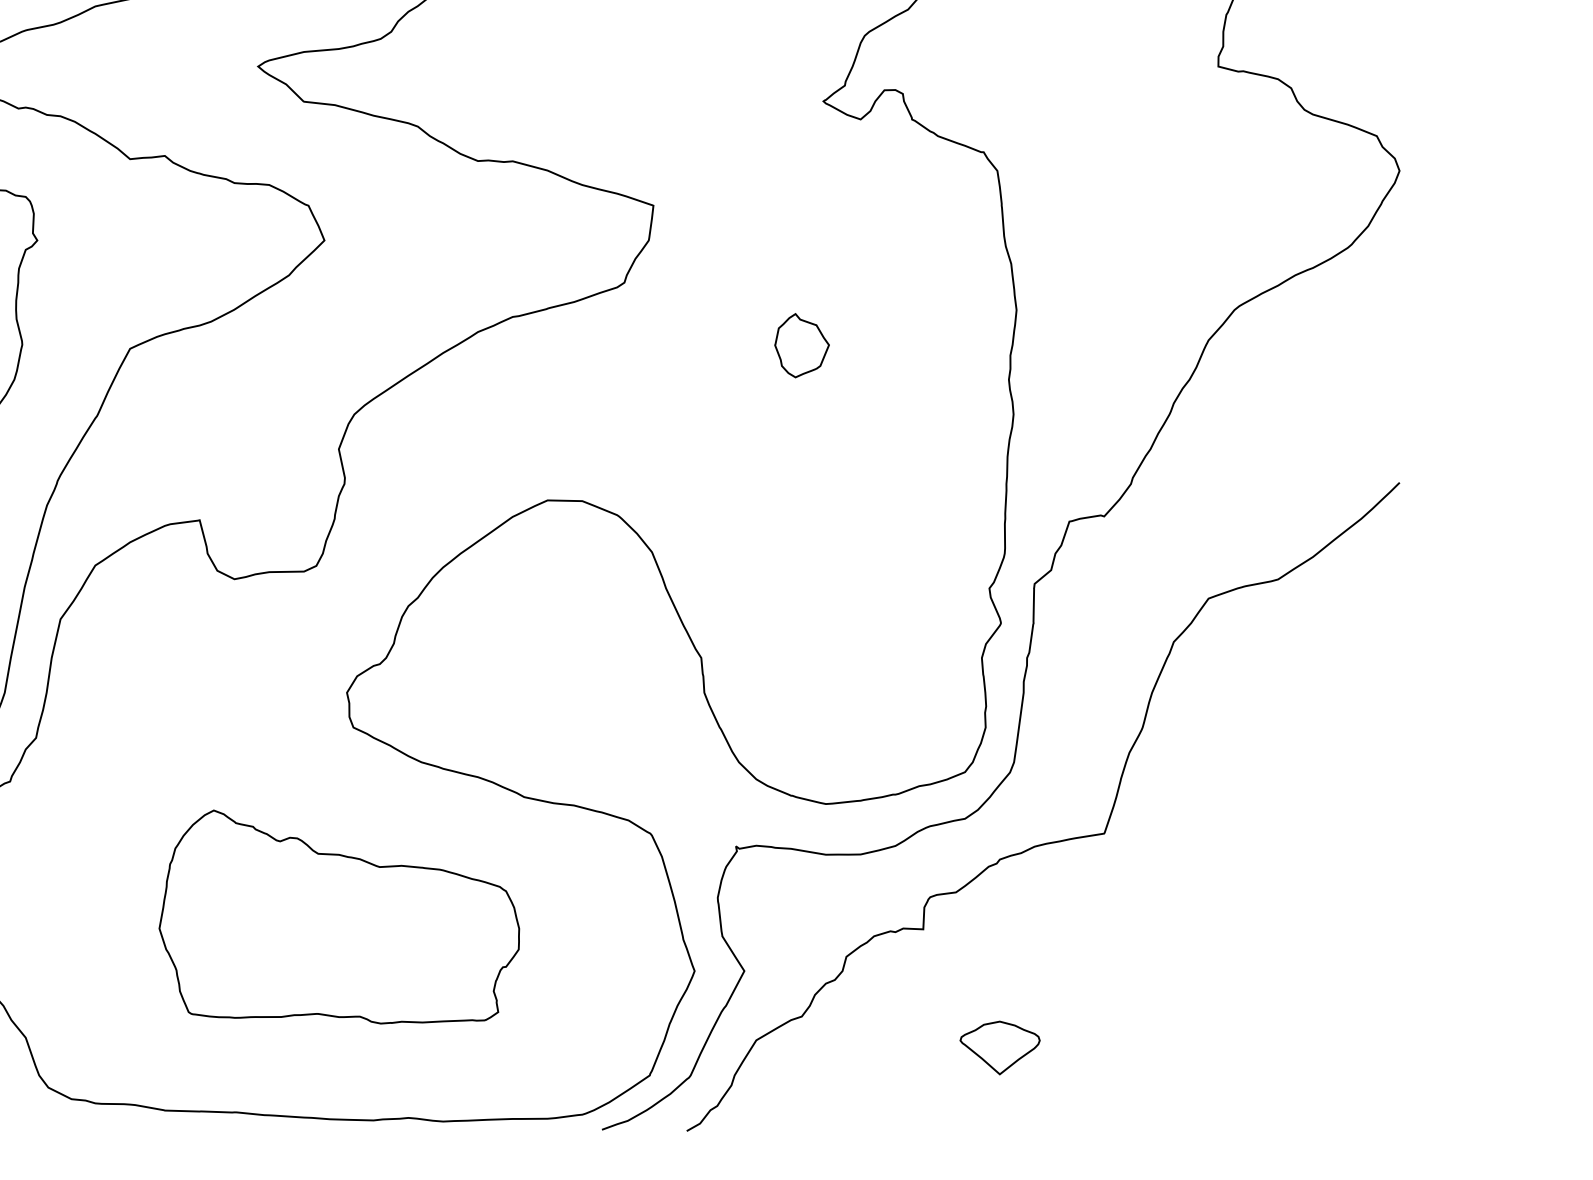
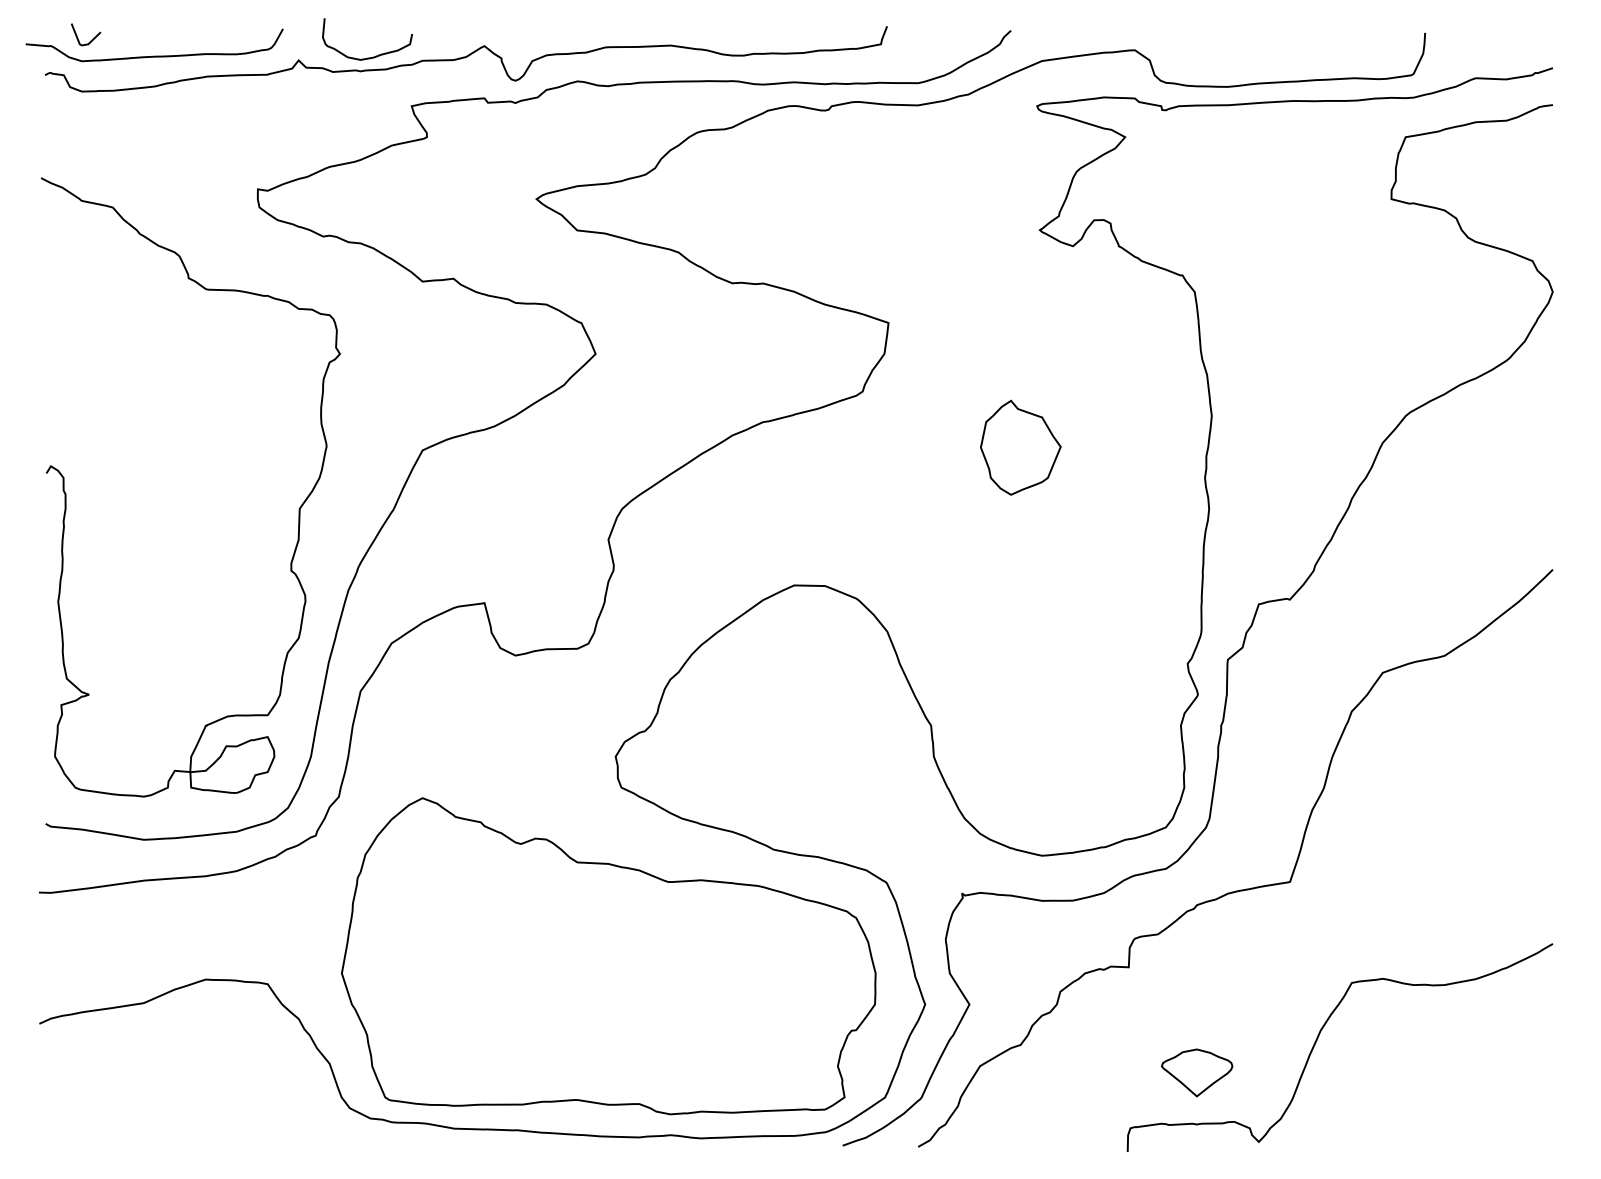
part: (801, 345) -> (1020, 447), size x1.67
part: (338, 917) -> (608, 956), size x1.67
curve: (1137, 1007) -> (1319, 1036), added

